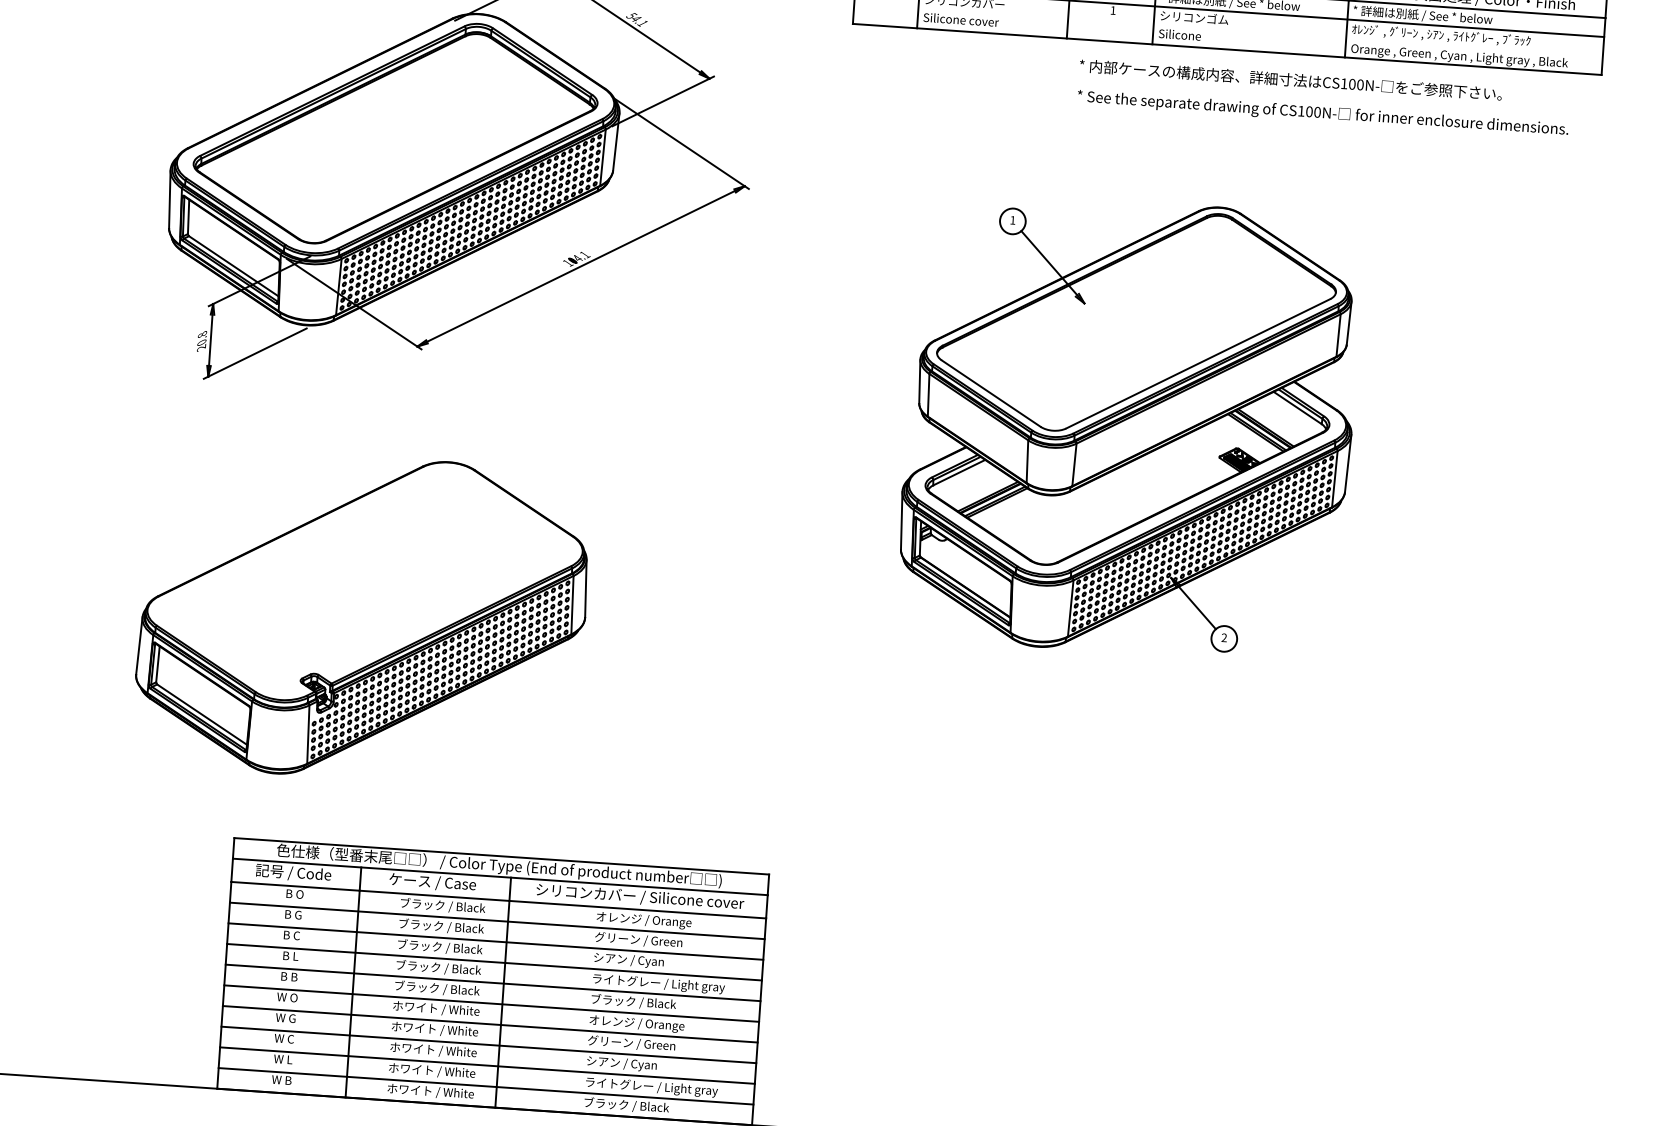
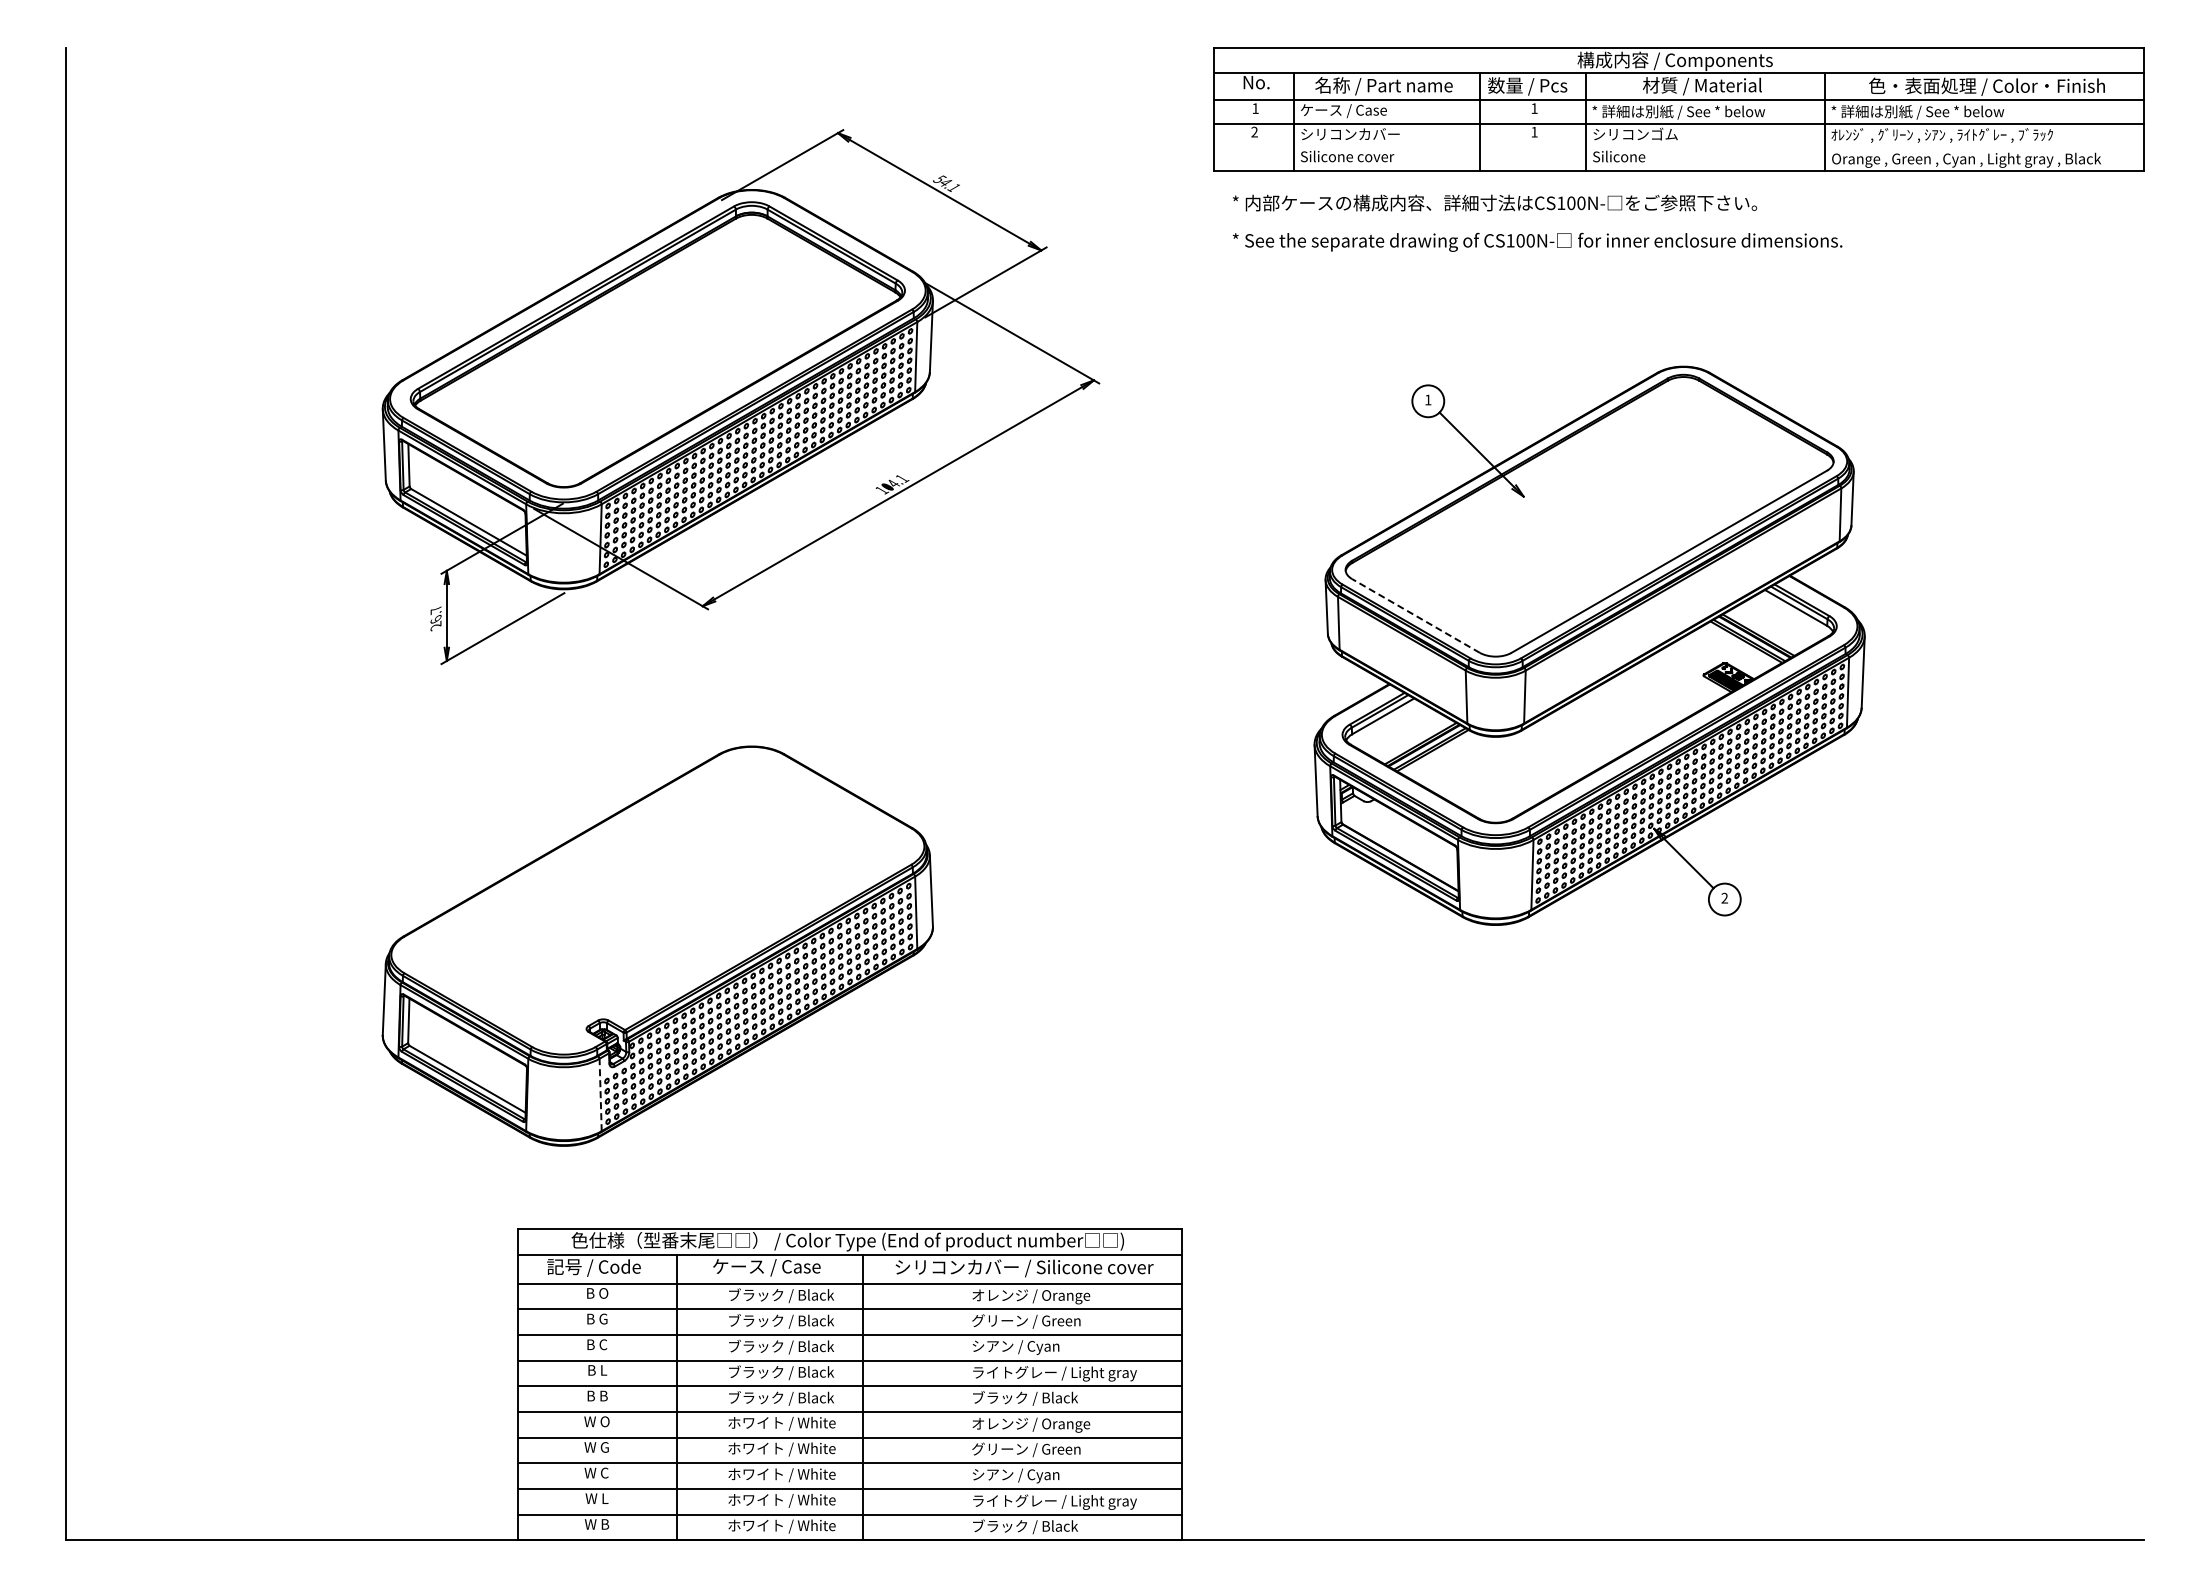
text: (1324, 97) -> (1537, 222), moved
text: (201, 337) -> (435, 613), 20.8 -> 26.7
line: (991, 393) -> (1416, 615), solid -> dashed
line: (308, 734) -> (600, 1094), solid -> dashed

